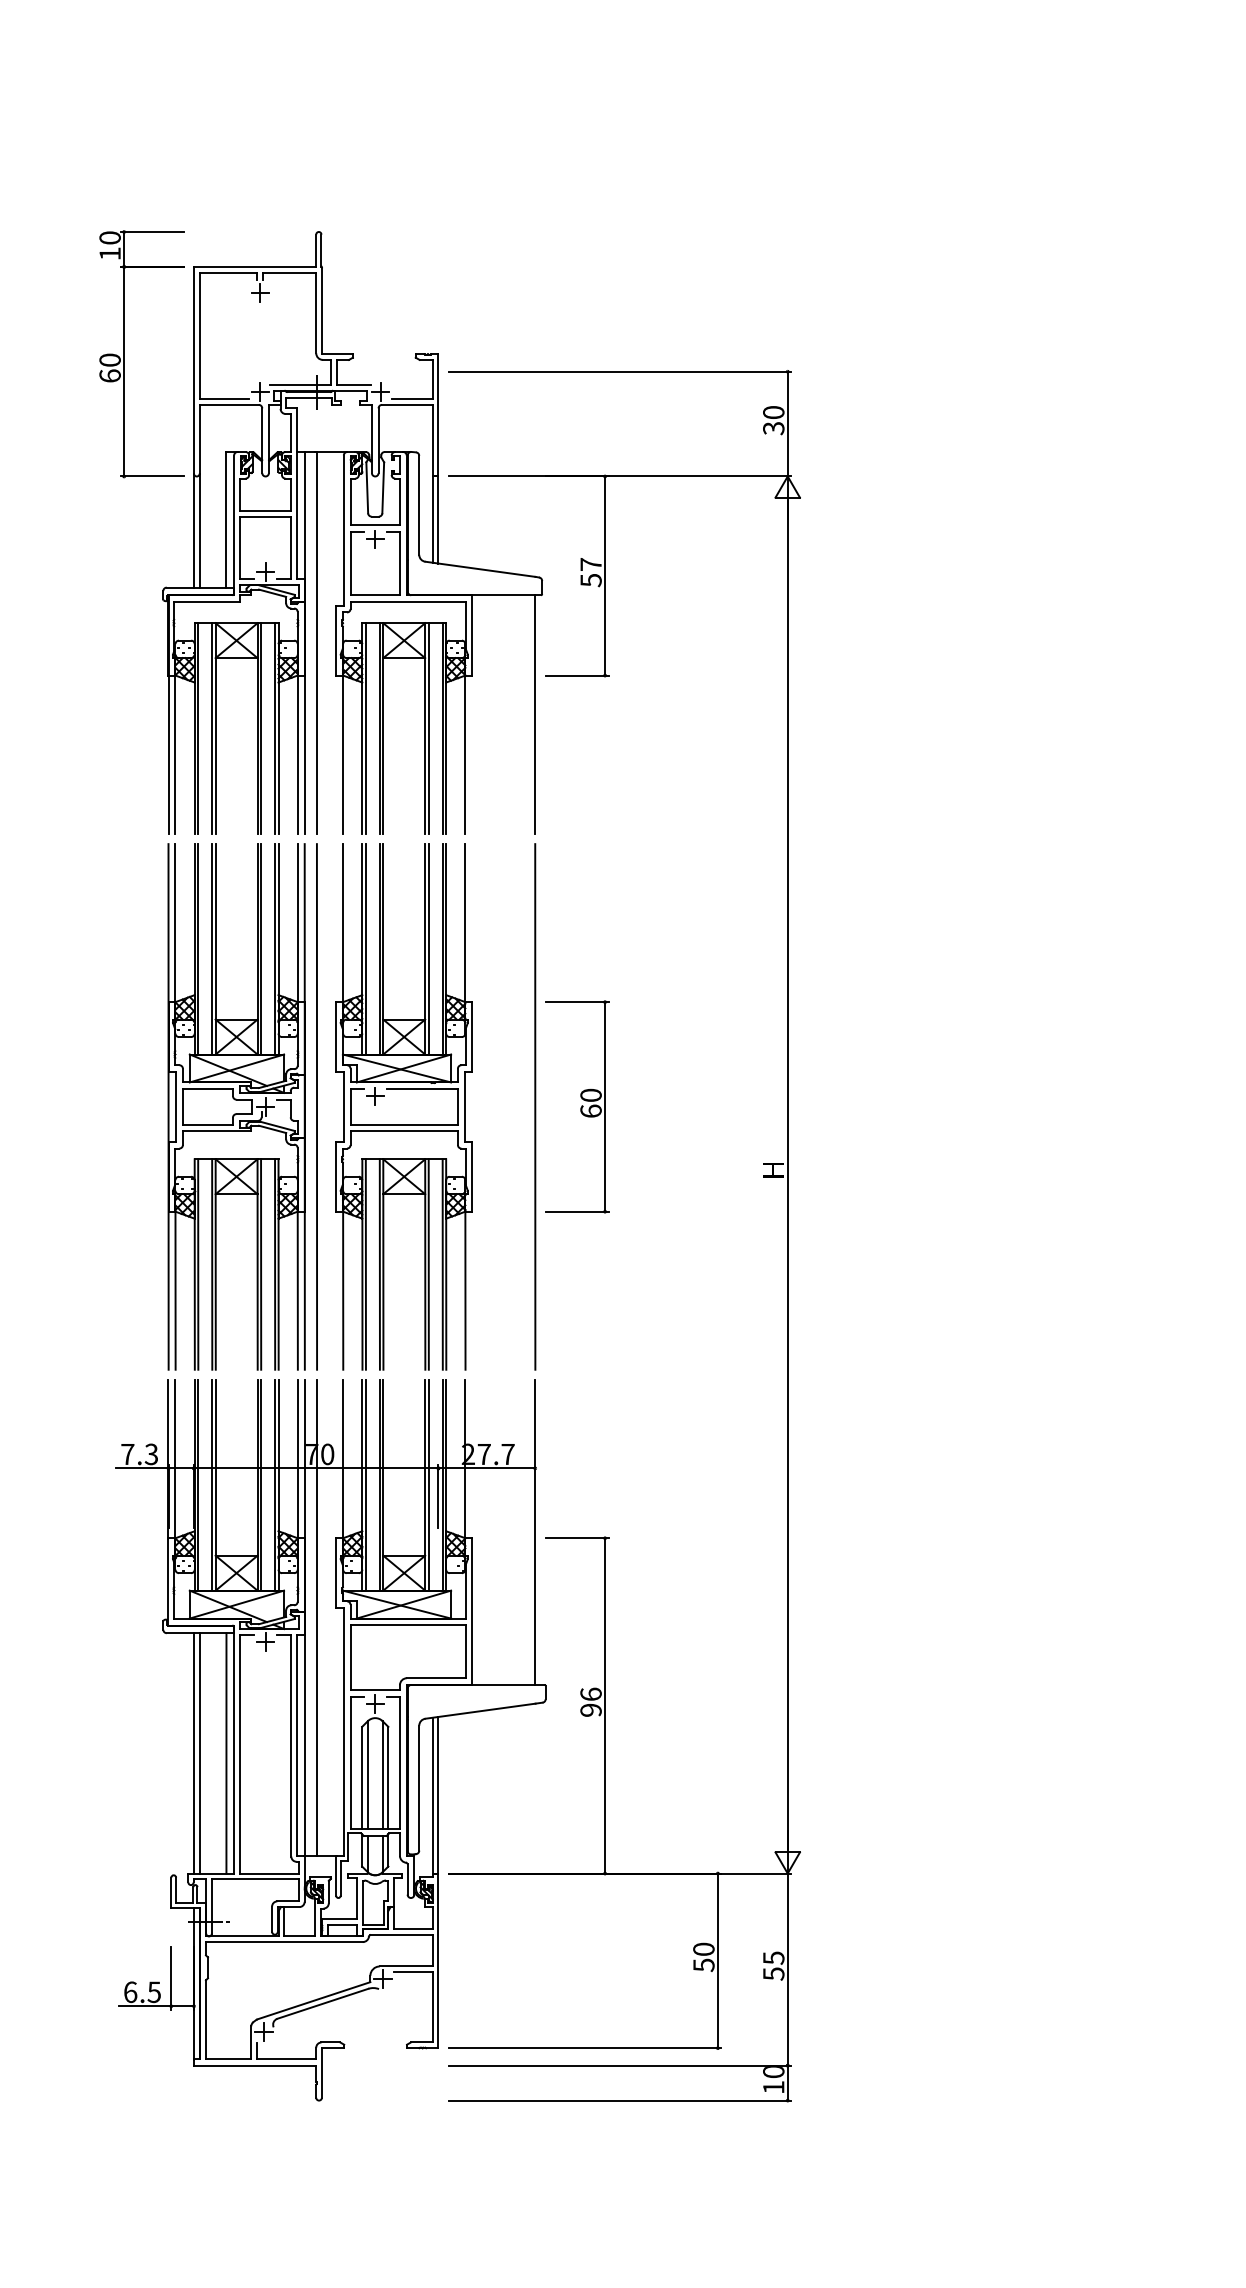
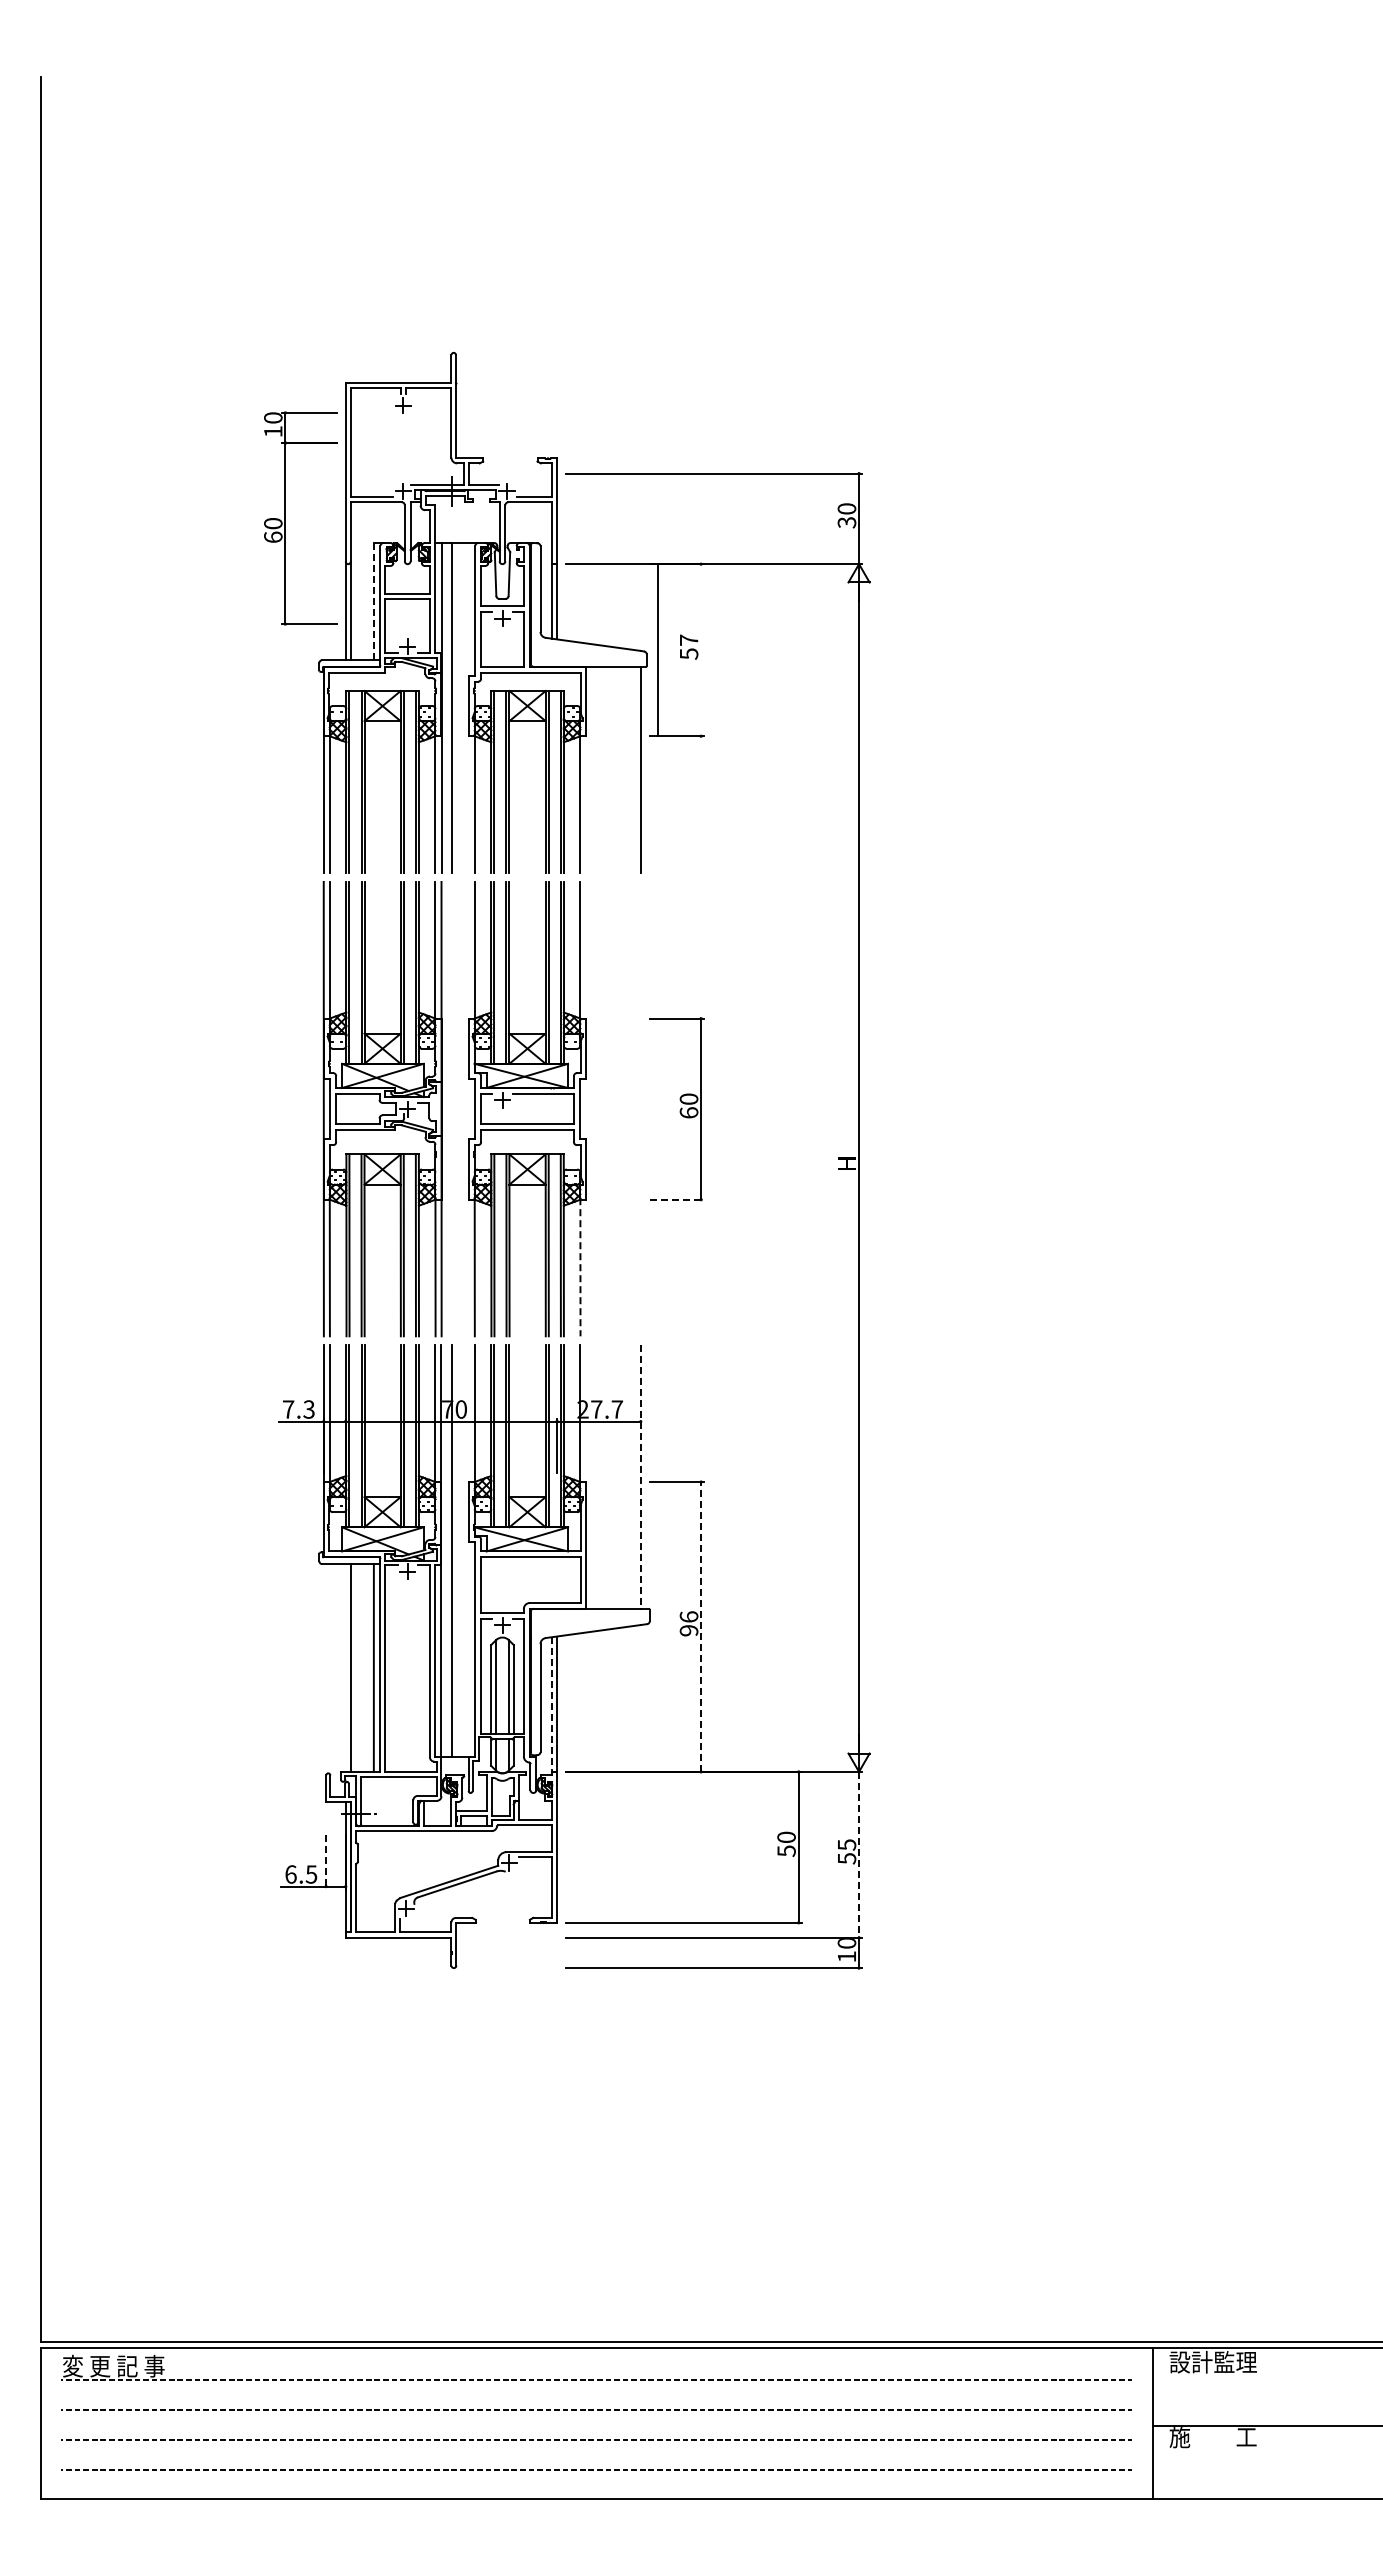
part: (124, 354) -> (285, 518), moved
line: (226, 519) -> (373, 601), solid -> dashed
line: (605, 576) -> (658, 650), moved
line: (317, 1106) -> (452, 1108), removed
line: (534, 1106) -> (640, 1108), removed
line: (577, 1211) -> (677, 1199), solid -> dashed
line: (465, 1290) -> (580, 1267), solid -> dashed
line: (534, 1533) -> (640, 1477), solid -> dashed
line: (605, 1705) -> (701, 1626), solid -> dashed
line: (193, 1752) -> (345, 1667), removed
line: (433, 1796) -> (552, 1705), solid -> dashed
line: (788, 1970) -> (859, 1855), solid -> dashed
line: (171, 1978) -> (326, 1862), solid -> dashed

